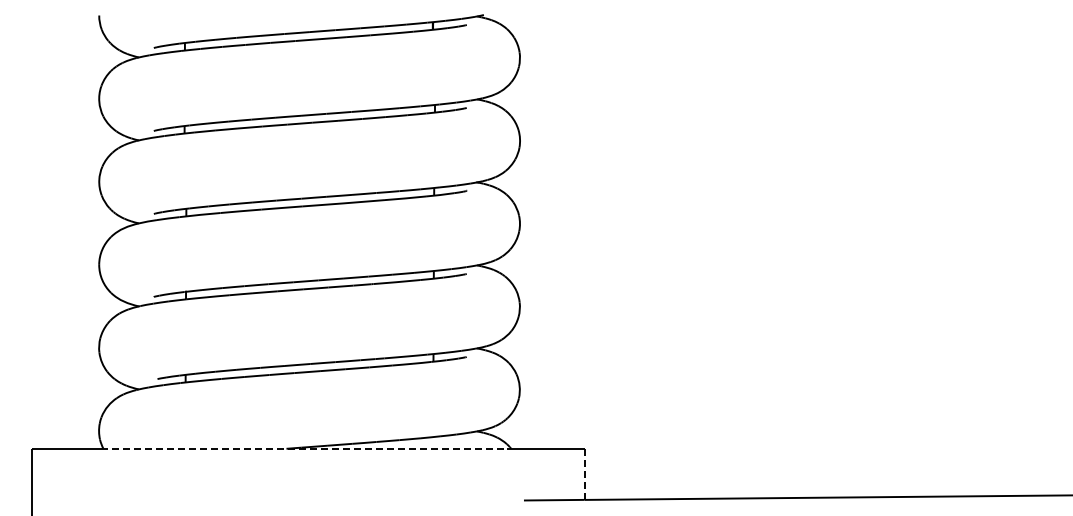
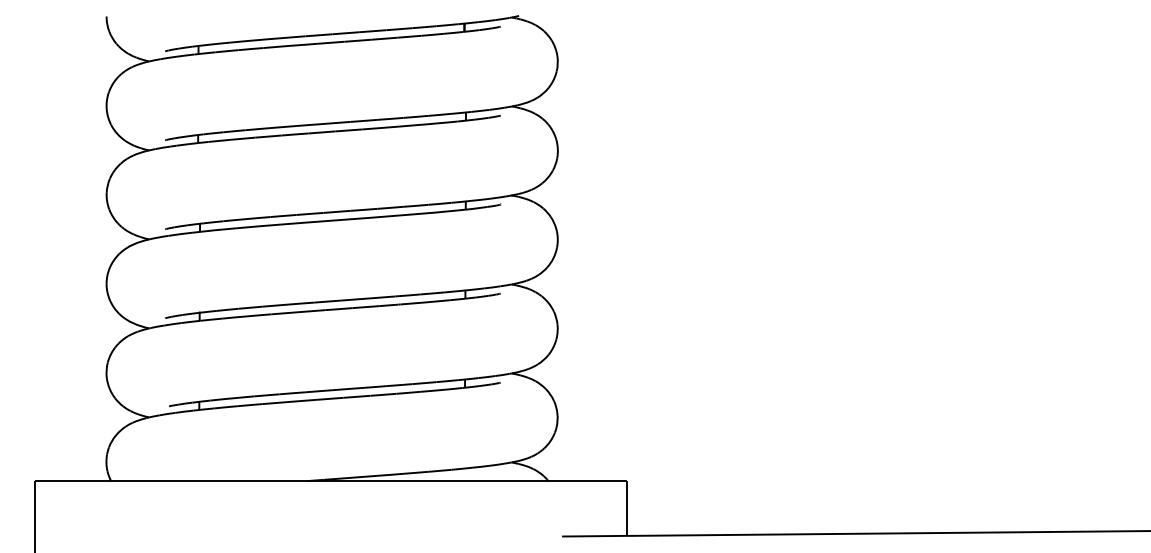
line: (304, 448) -> (326, 480), dashed -> solid
line: (584, 474) -> (626, 508), dashed -> solid

